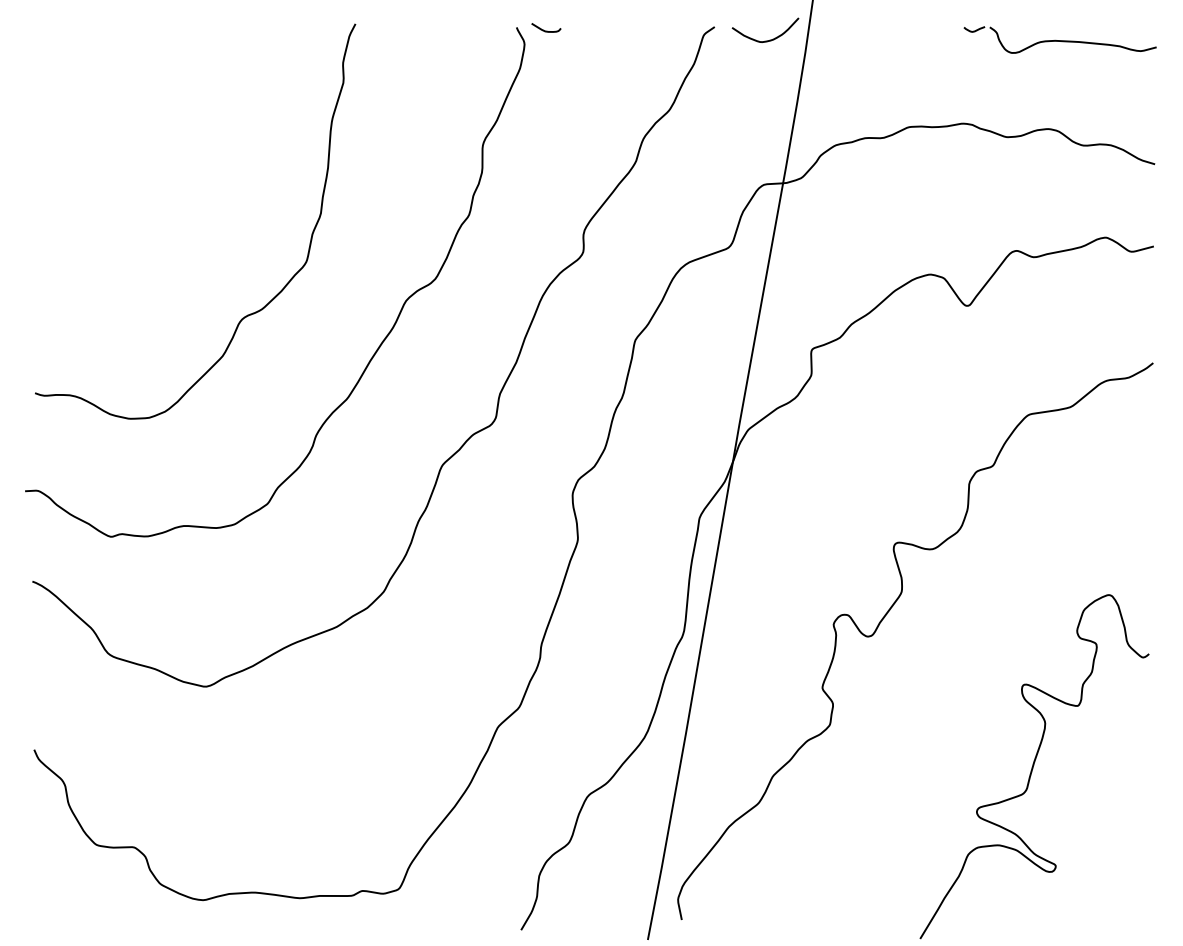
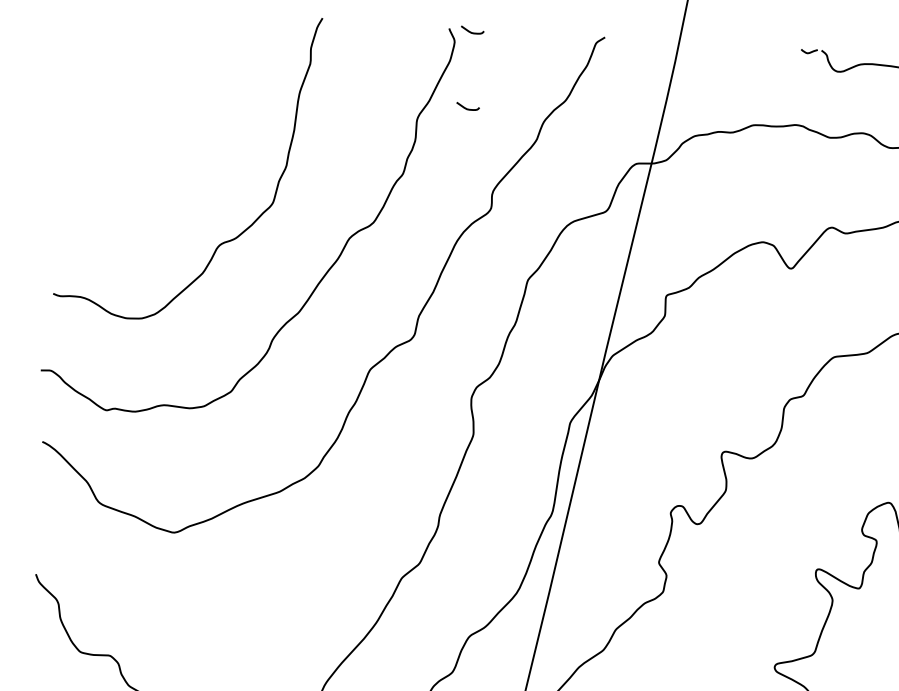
curve: (769, 39) -> (647, 49), removed
curve: (546, 127) -> (468, 108), added

